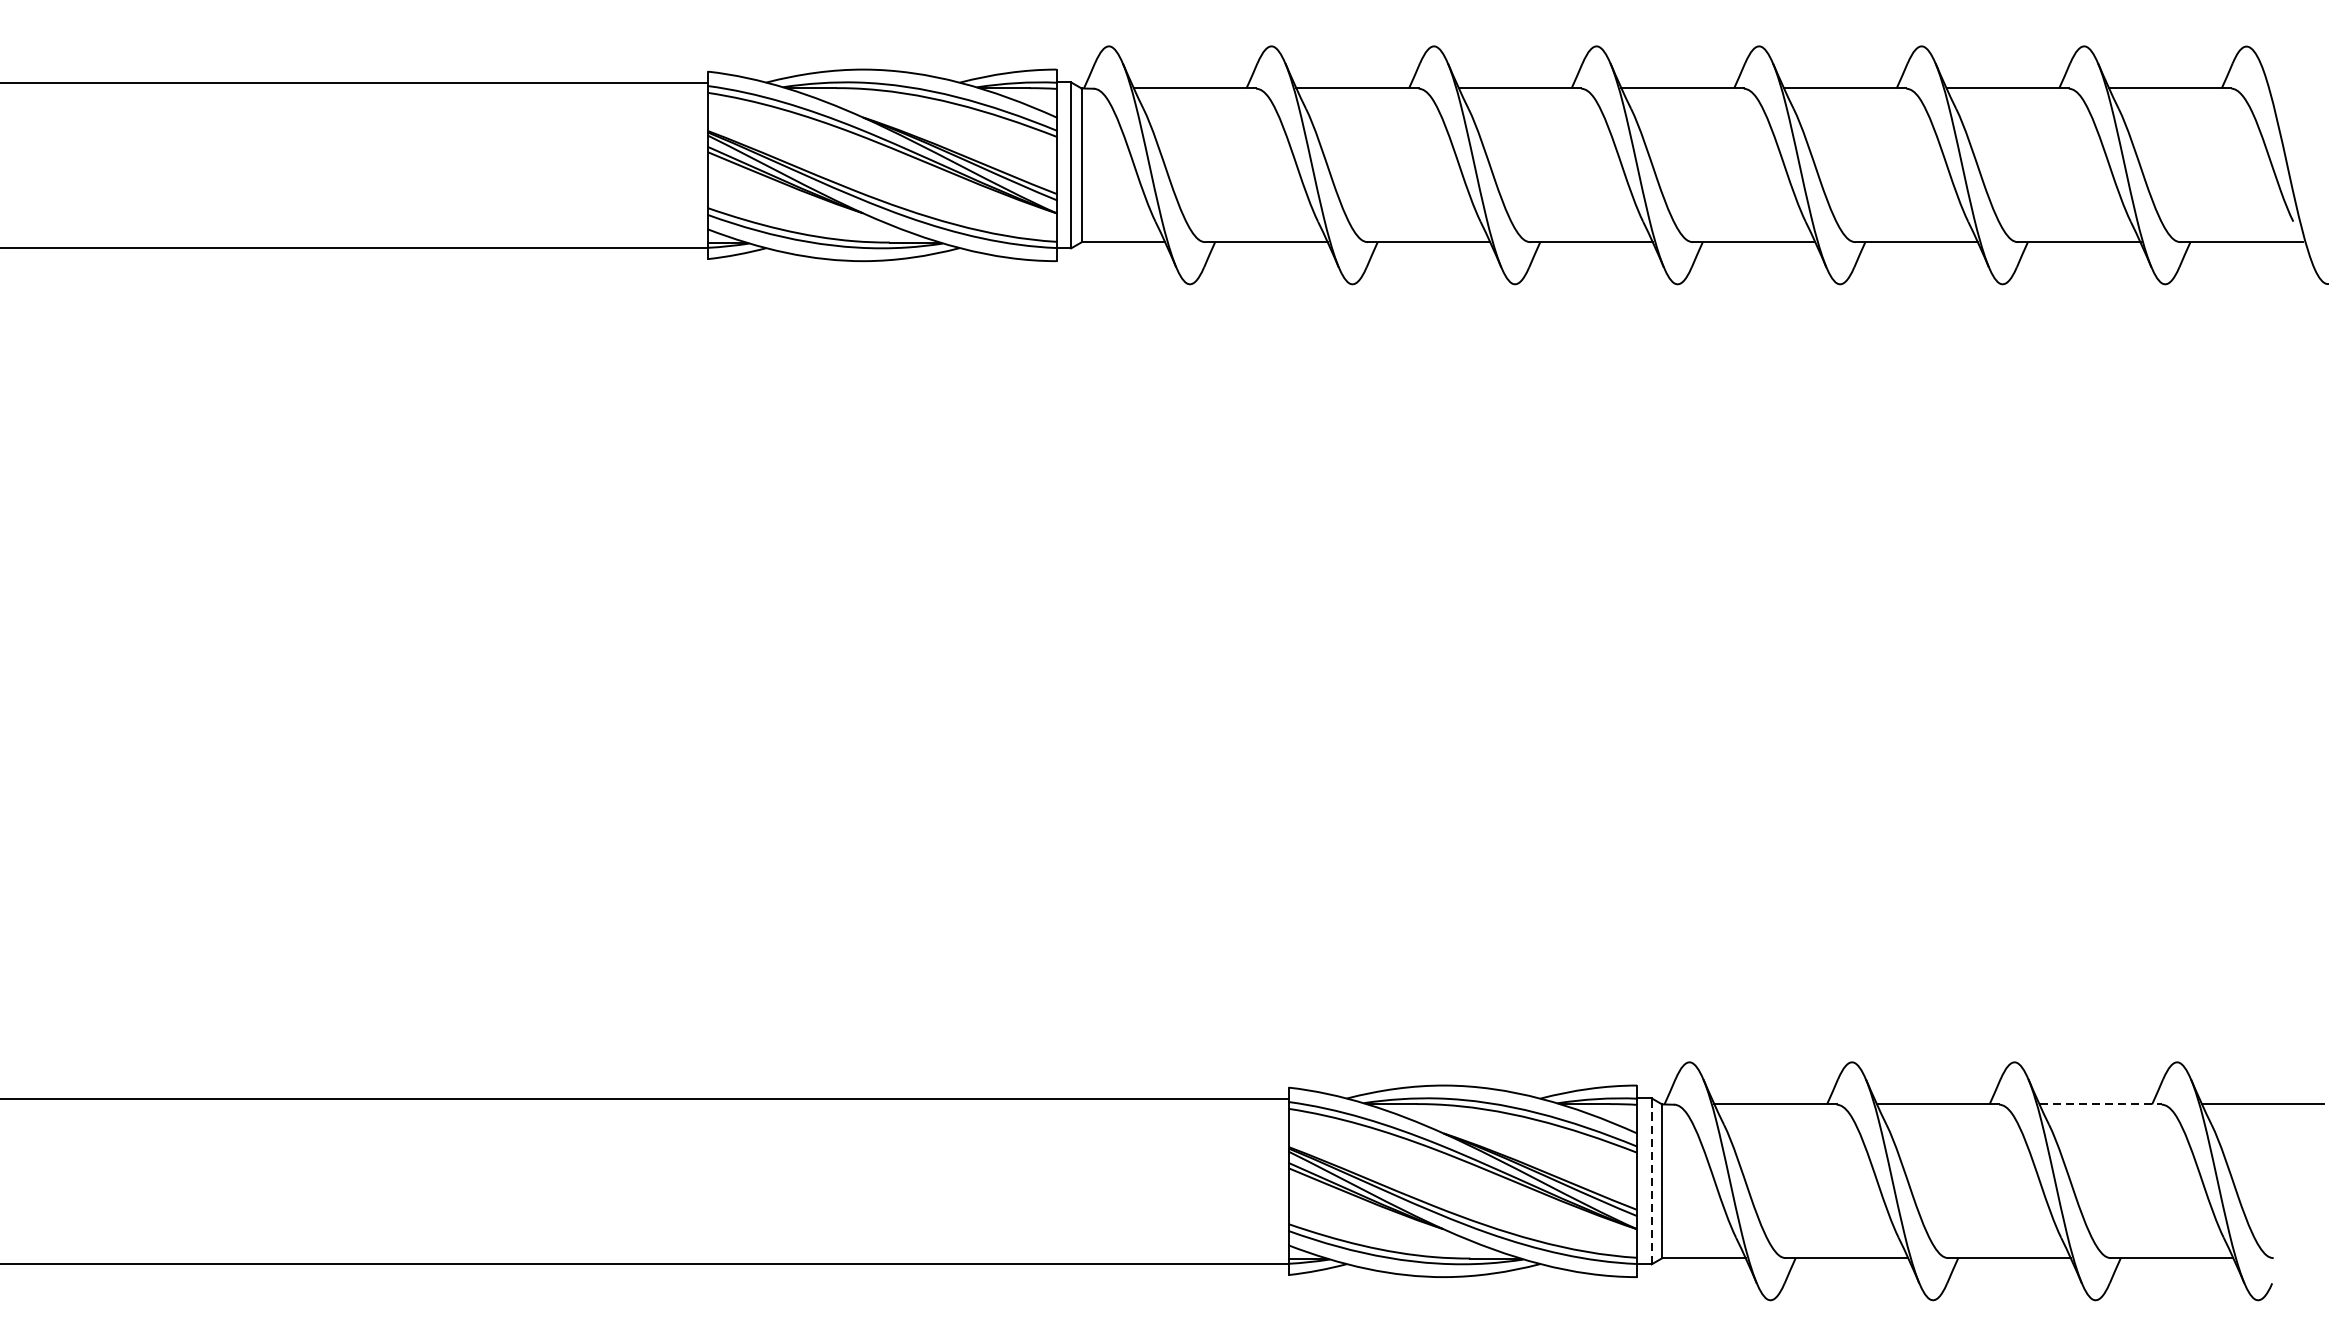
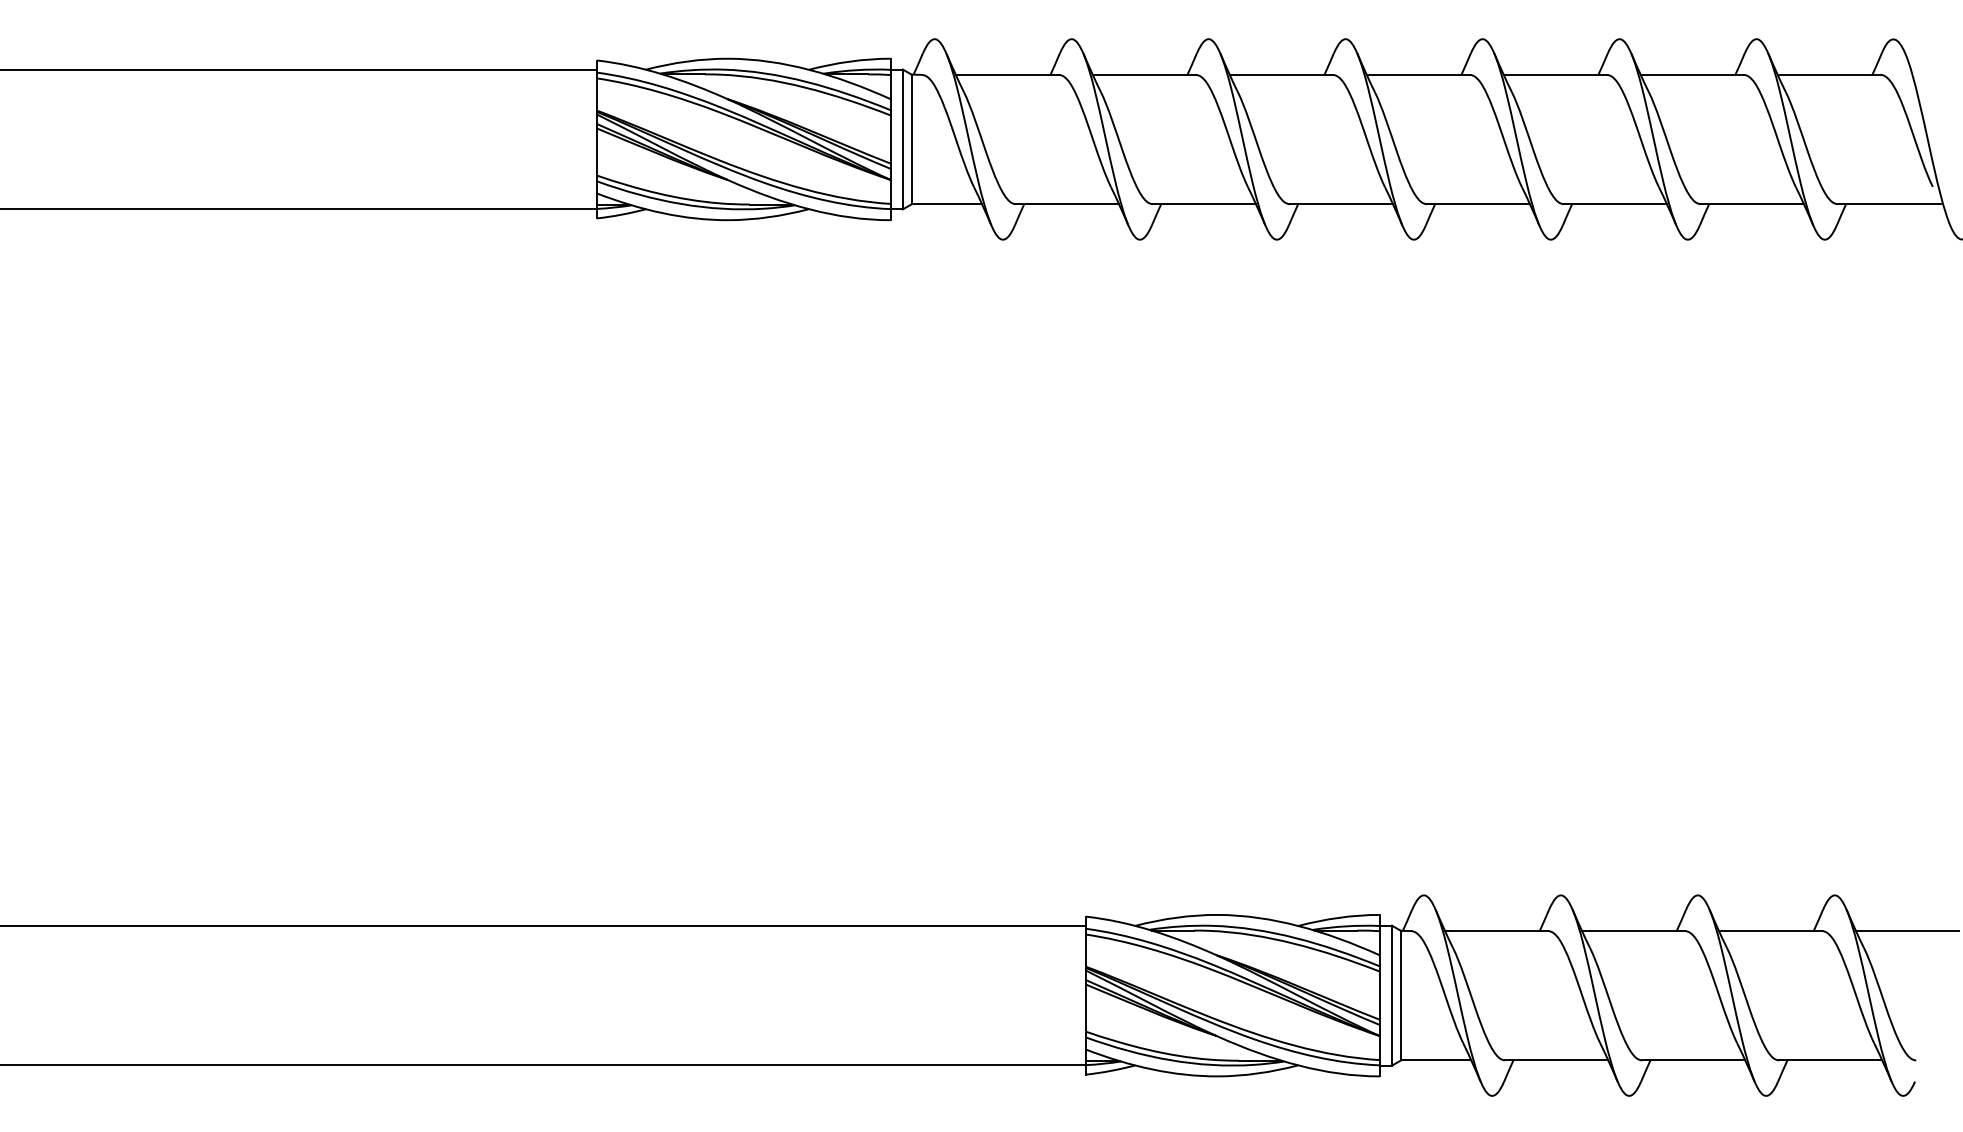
line: (2100, 1104) -> (1770, 930), dashed -> solid
line: (1652, 1181) -> (1392, 995), dashed -> solid

